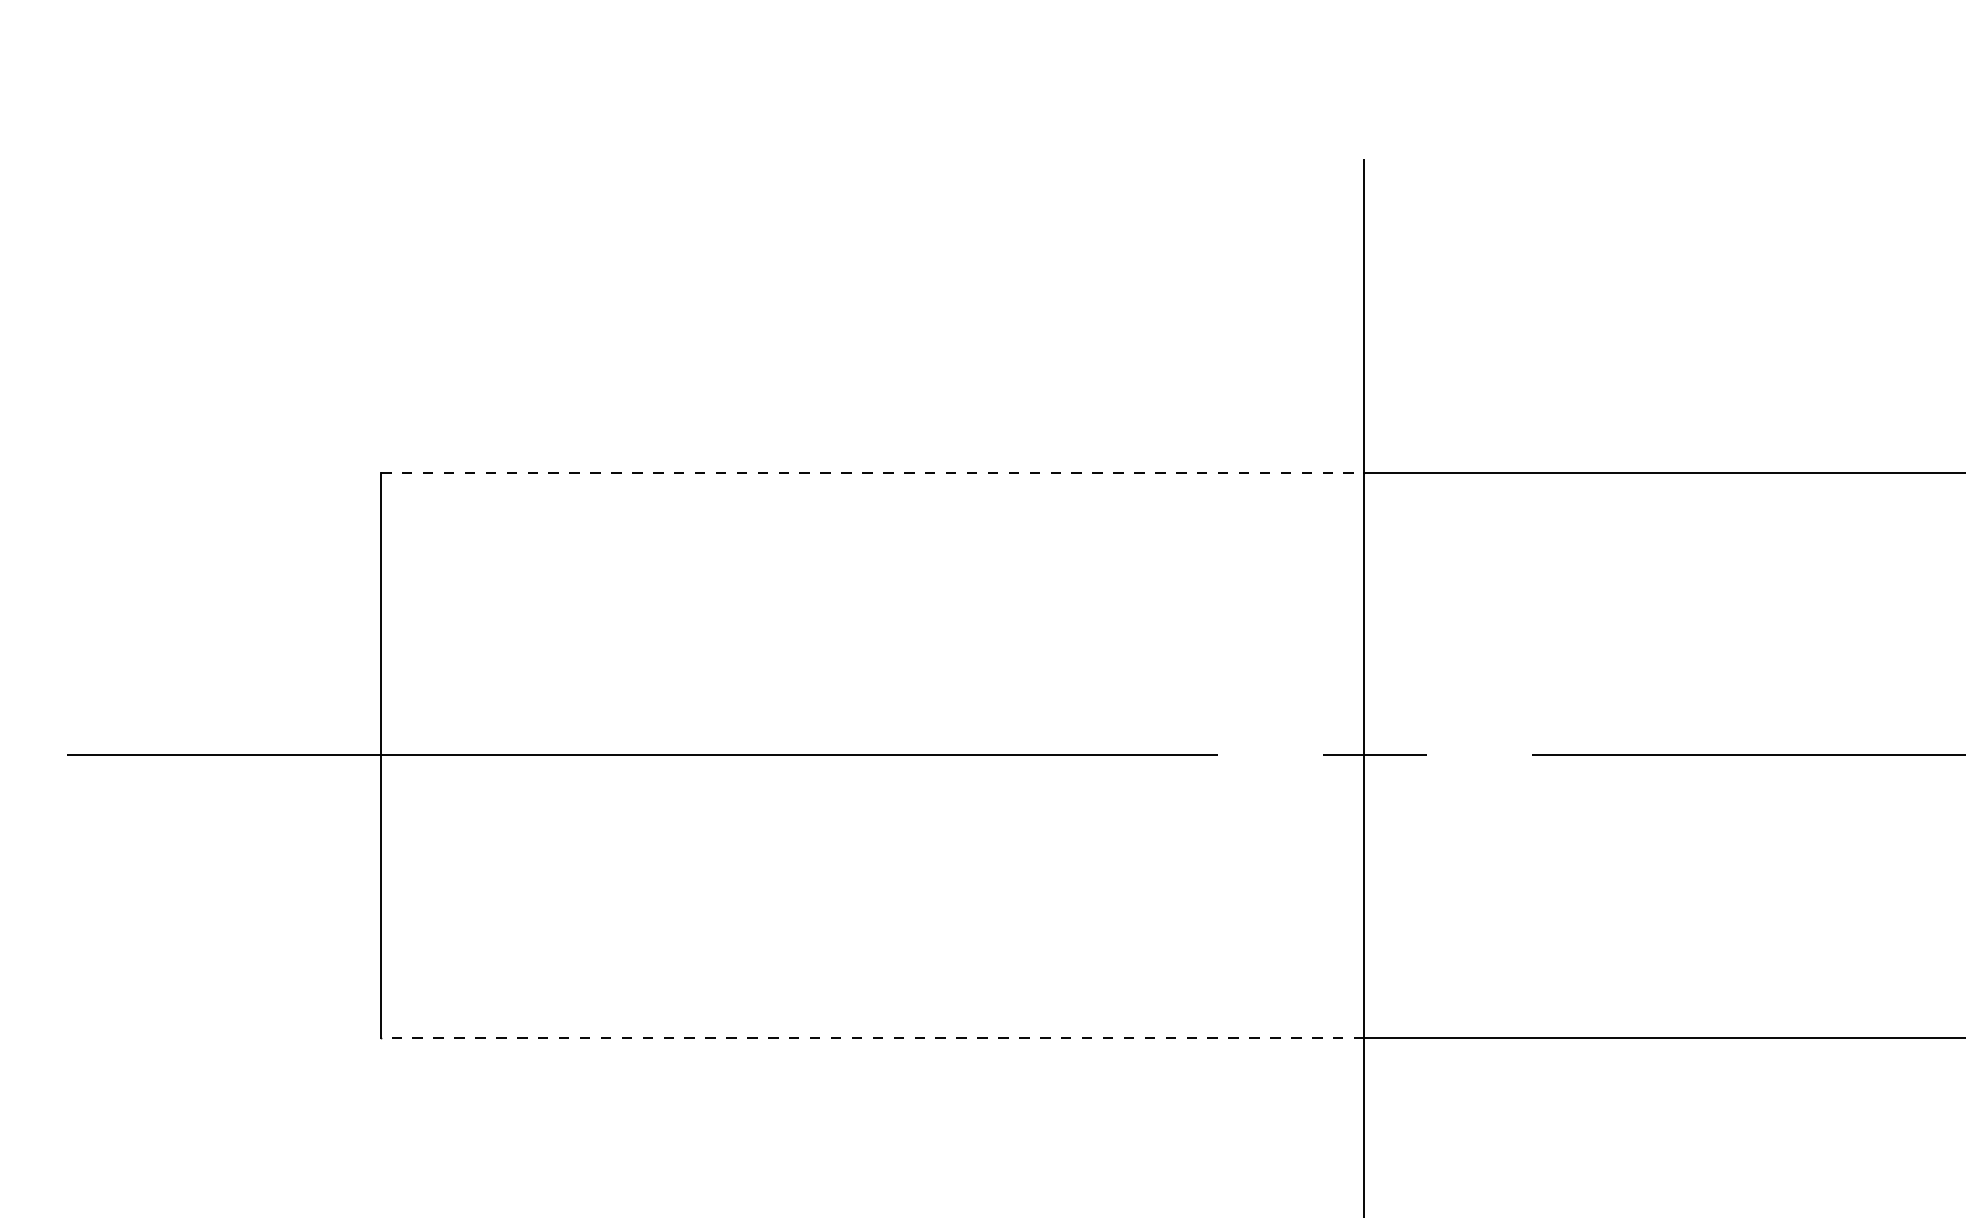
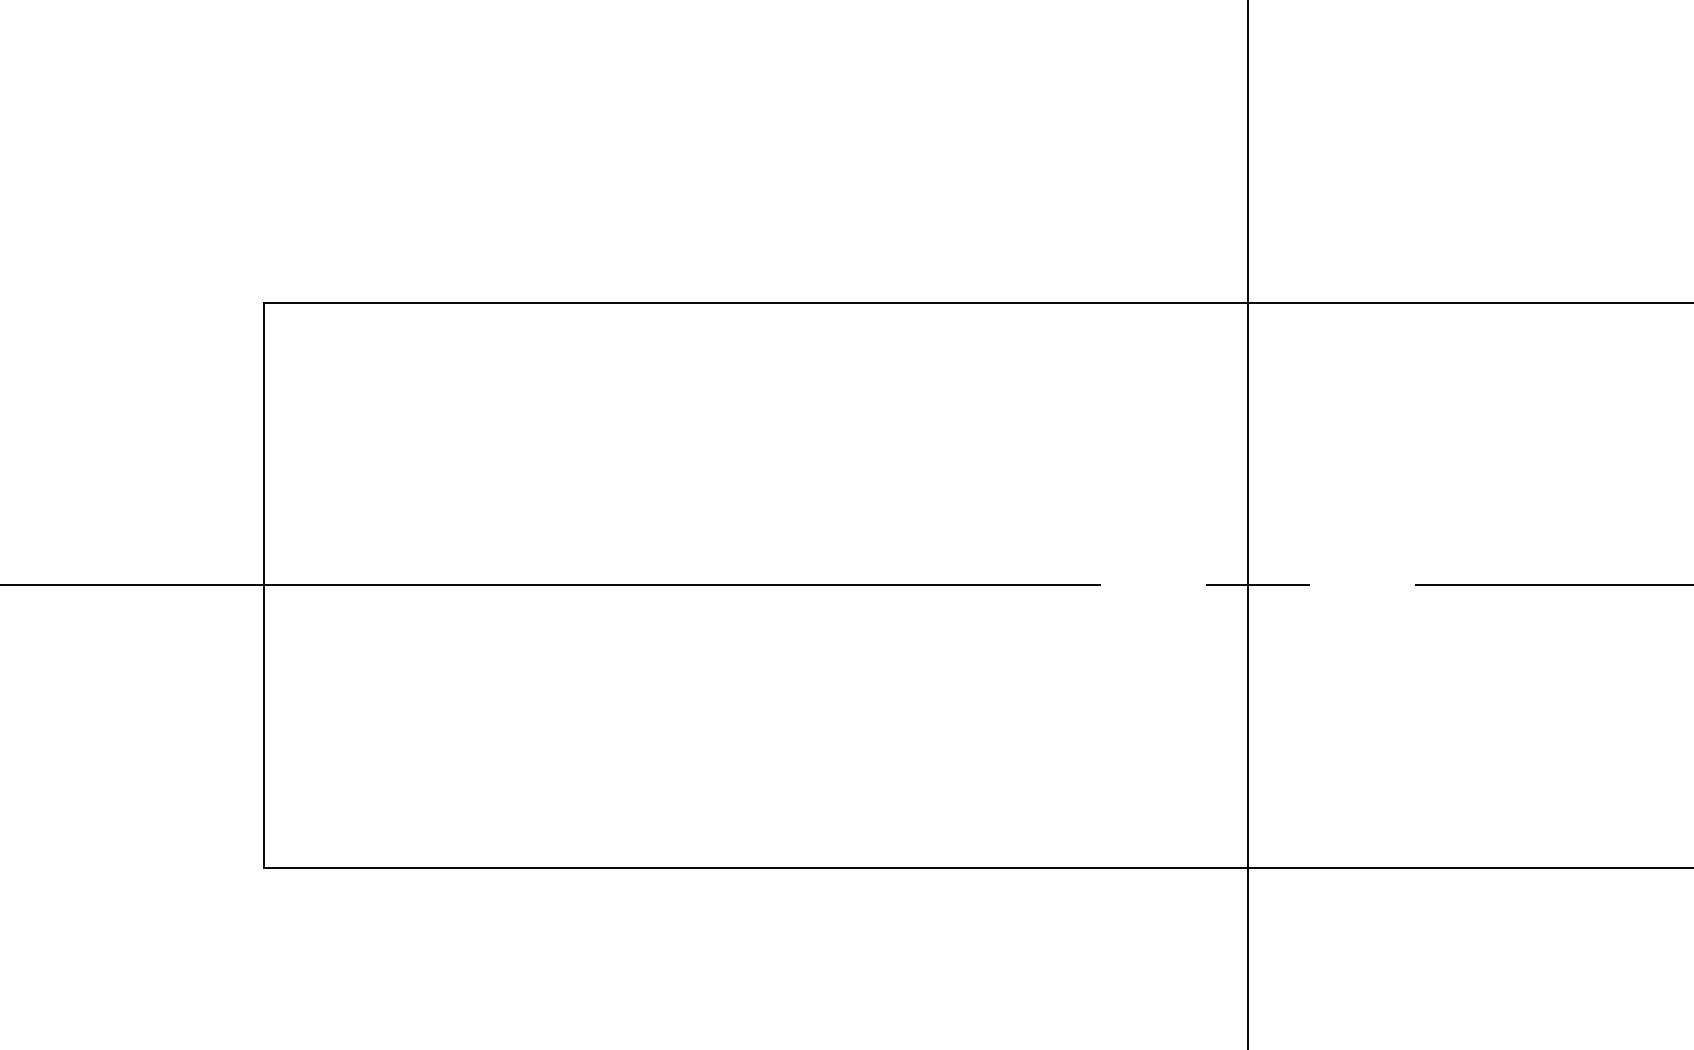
line: (872, 472) -> (755, 302), dashed -> solid
line: (872, 1037) -> (755, 867), dashed -> solid

